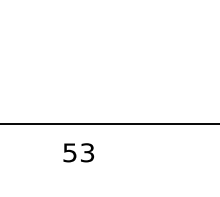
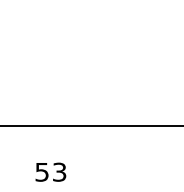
text: (78, 152) -> (50, 171), moved

